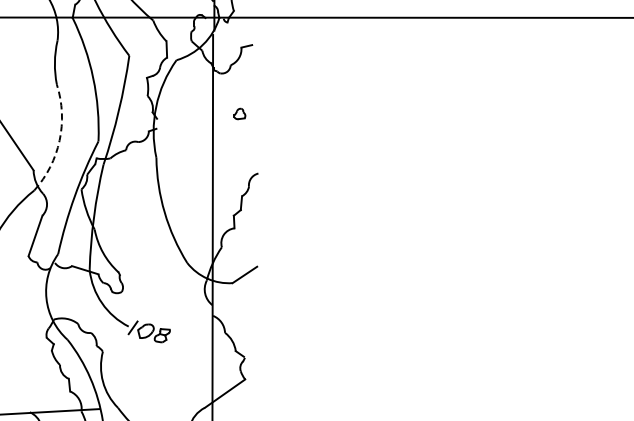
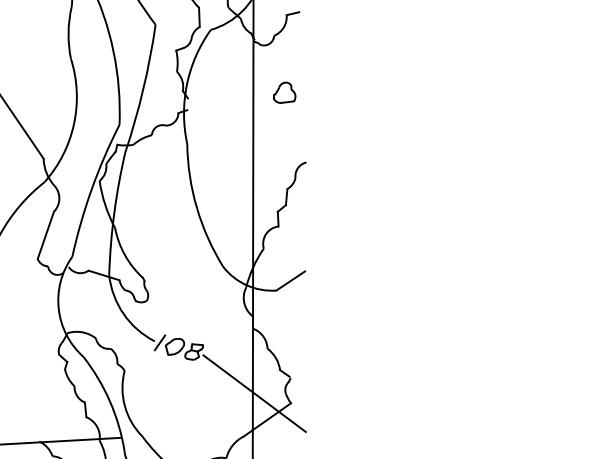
part: (239, 113) -> (284, 92), size x1.67
arc: (59, 140) -> (73, 123), dashed -> solid
line: (213, 371) -> (254, 393), added

